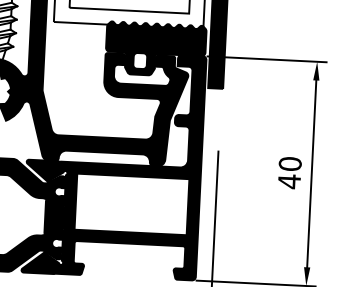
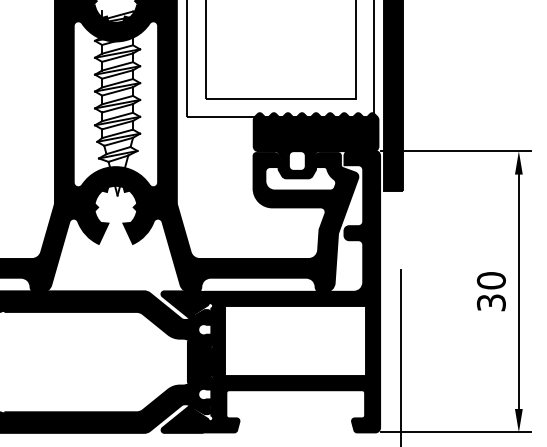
text: (288, 181) -> (490, 302), 40 -> 30

